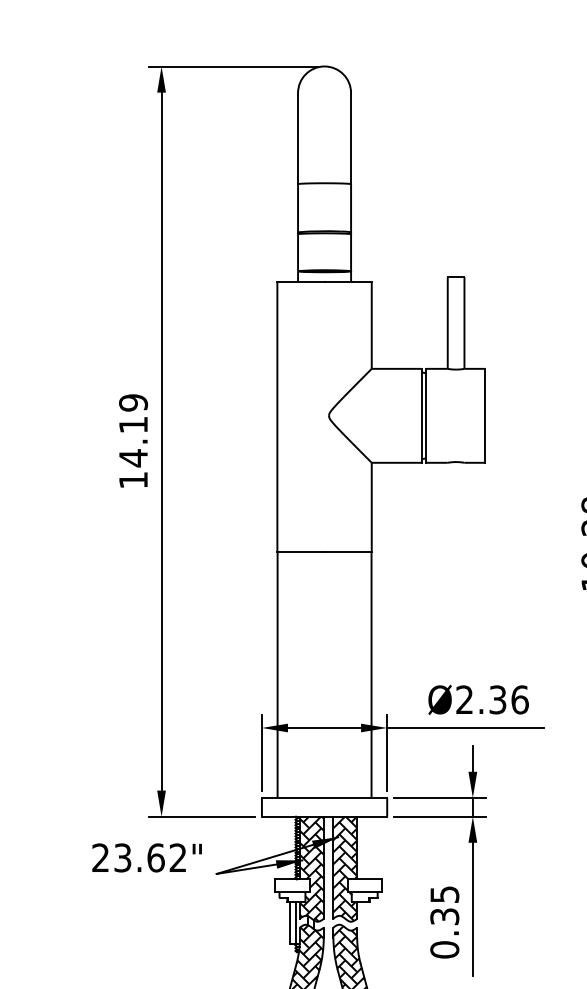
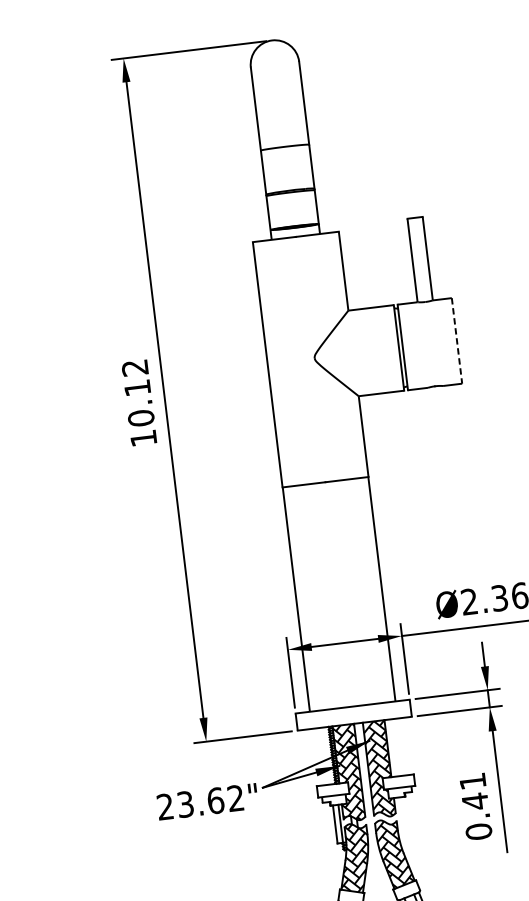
line: (485, 415) -> (457, 340), solid -> dashed
text: (133, 430) -> (138, 393), 14.19 -> 10.12
text: (146, 857) -> (207, 801), moved
text: (444, 905) -> (473, 791), 0.35 -> 0.41

